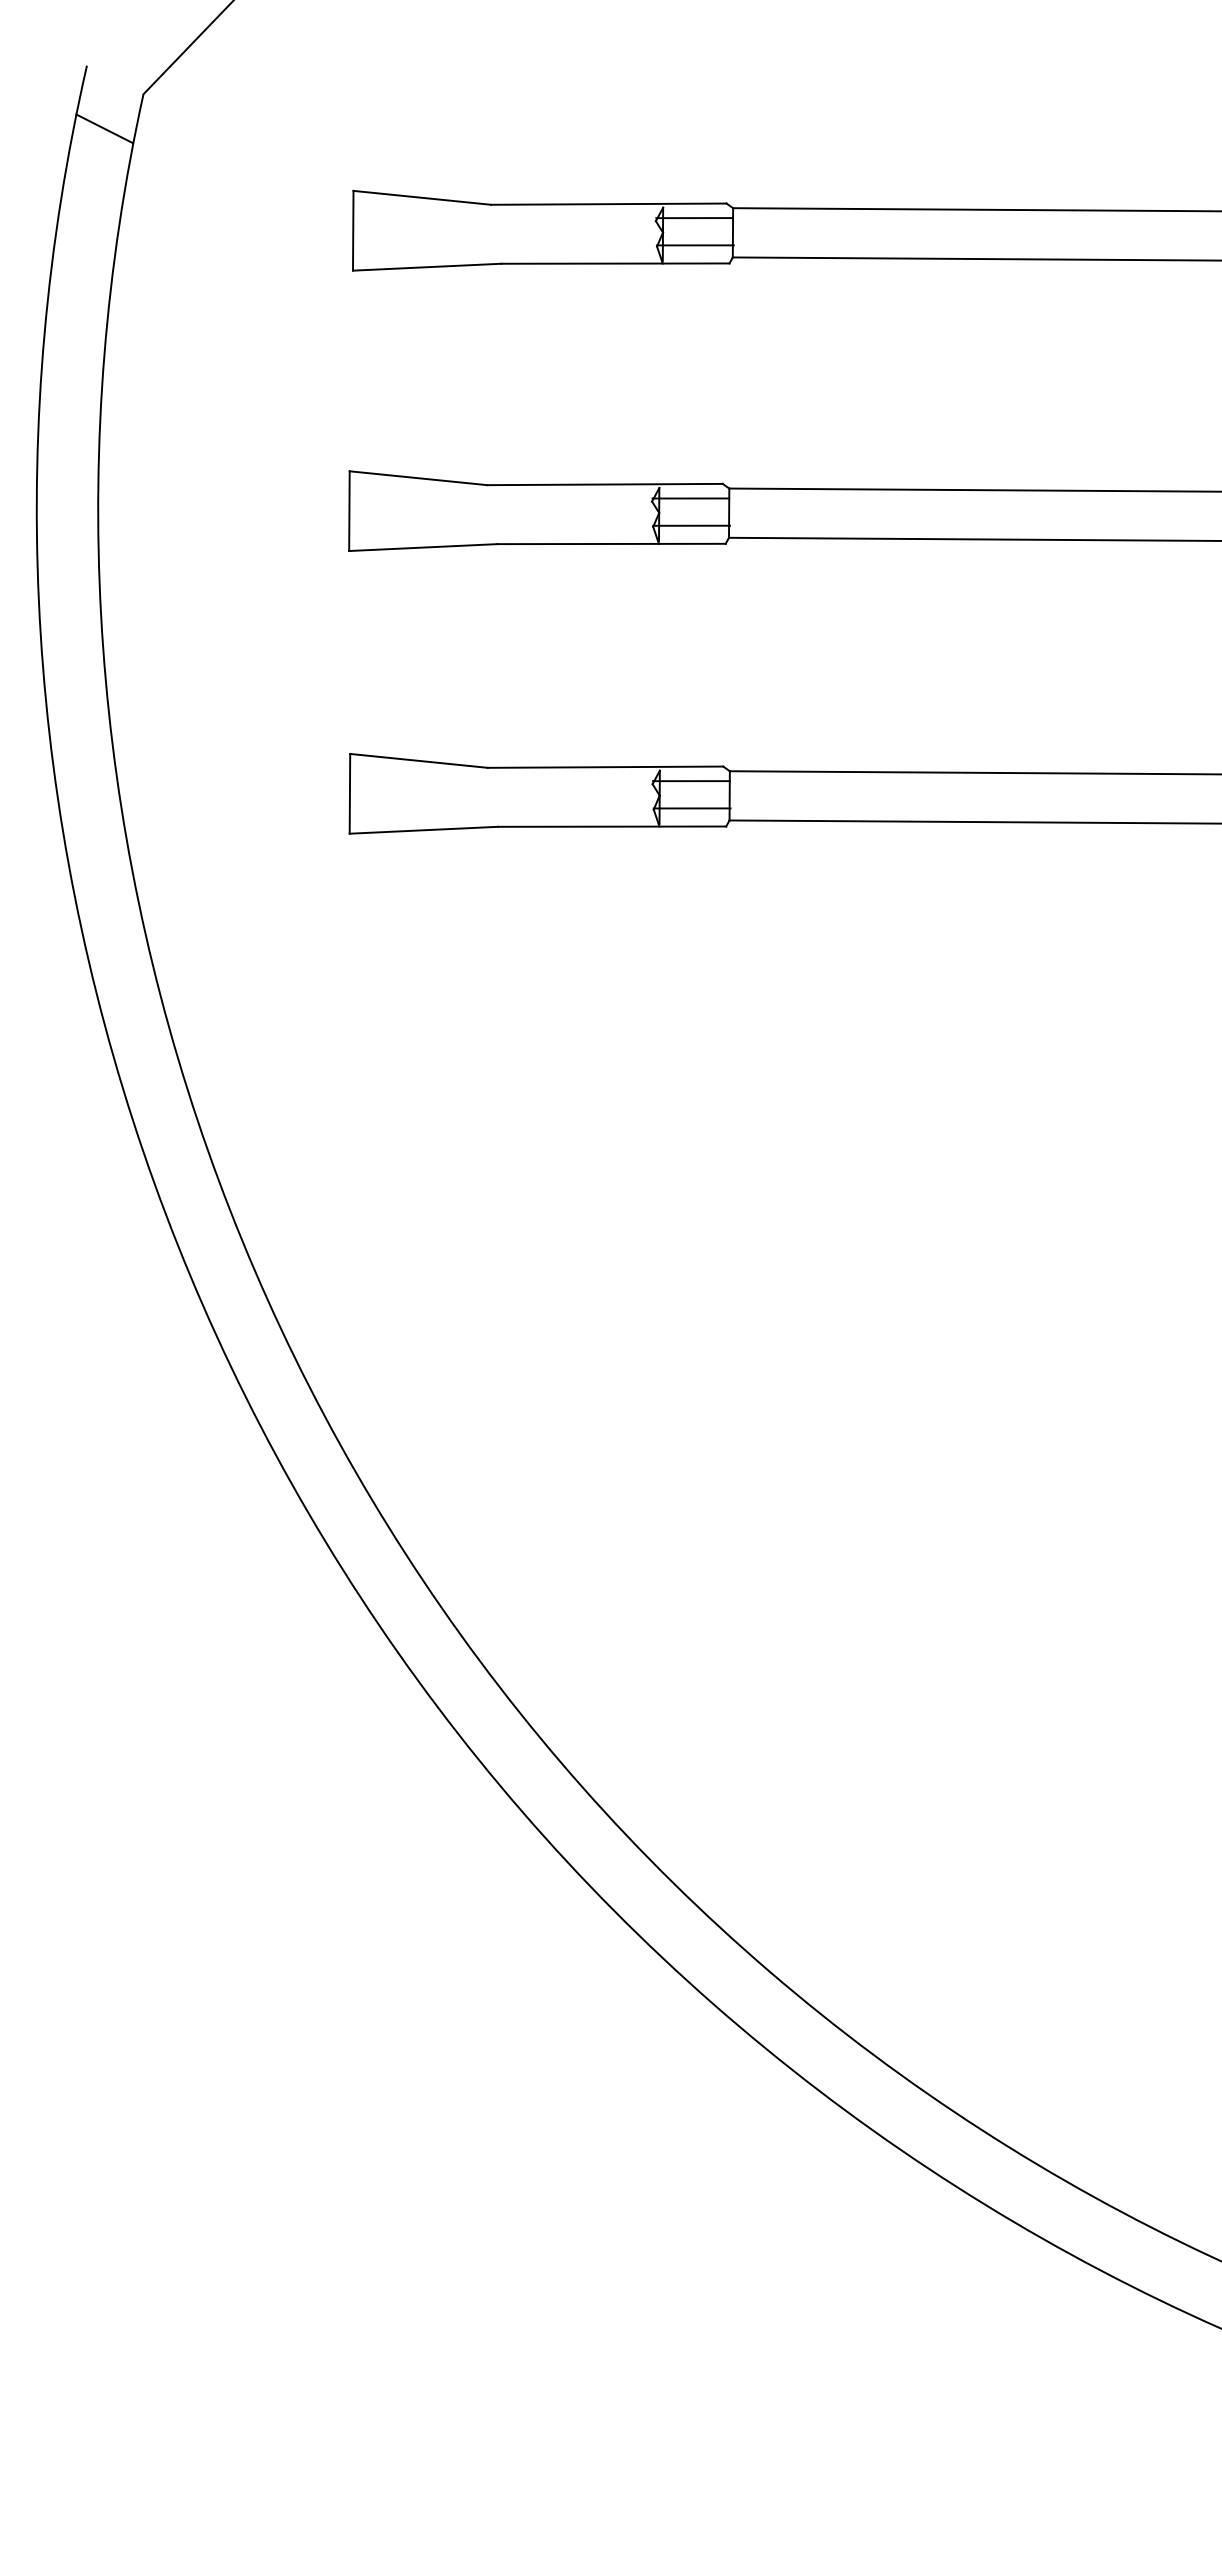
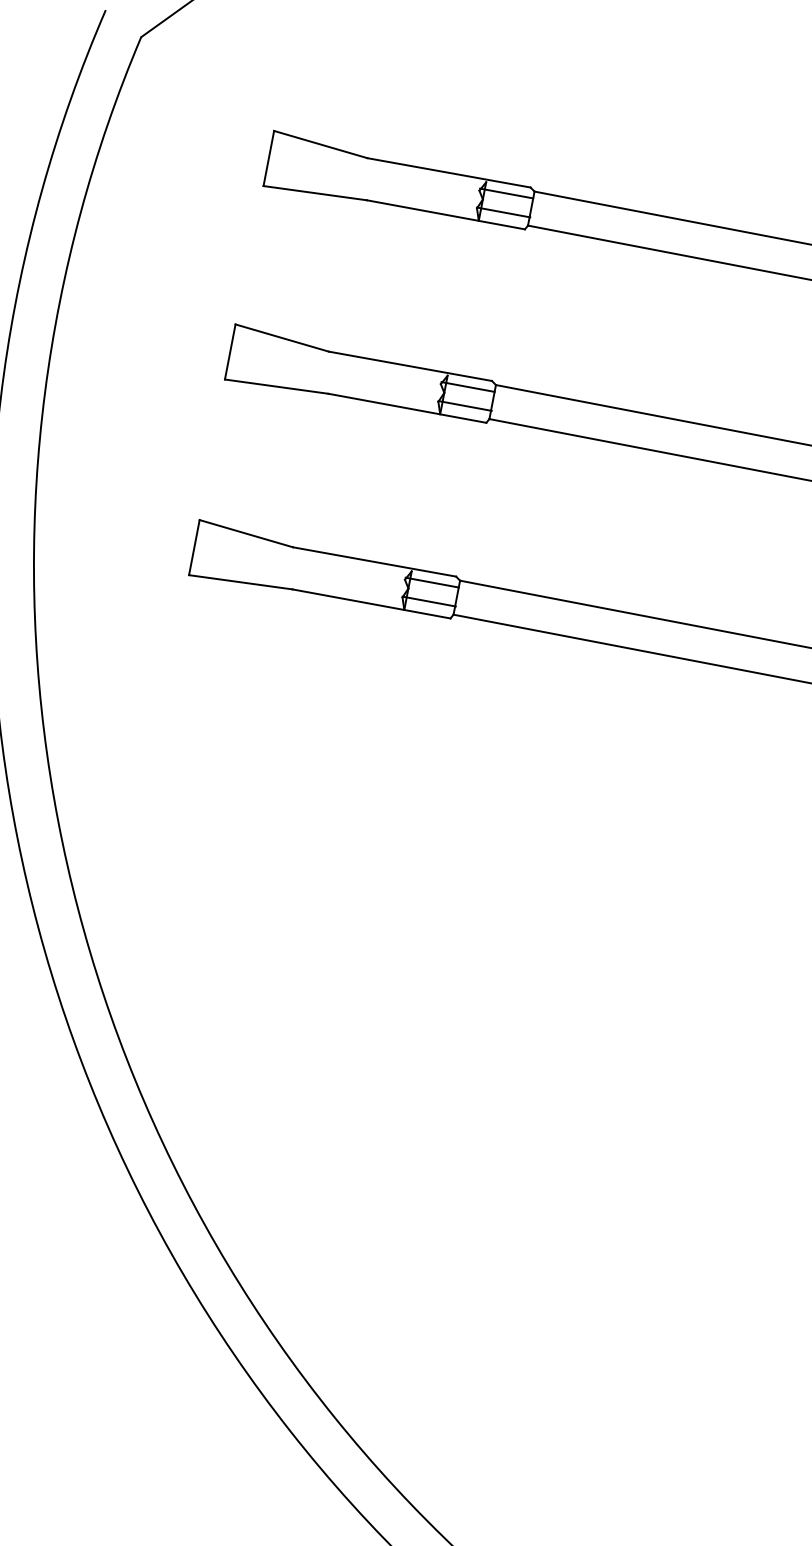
line: (104, 128) -> (109, 55), removed

